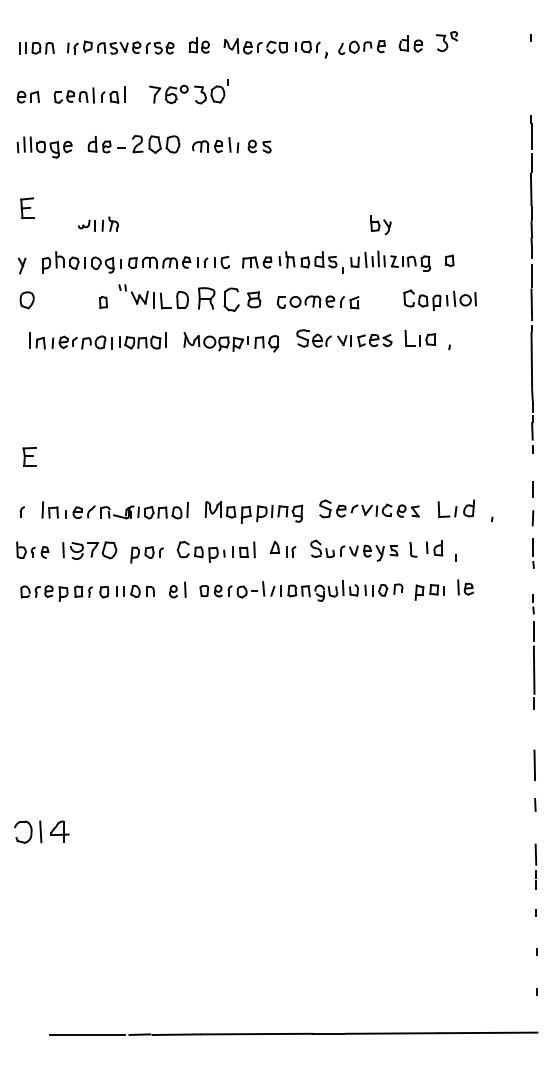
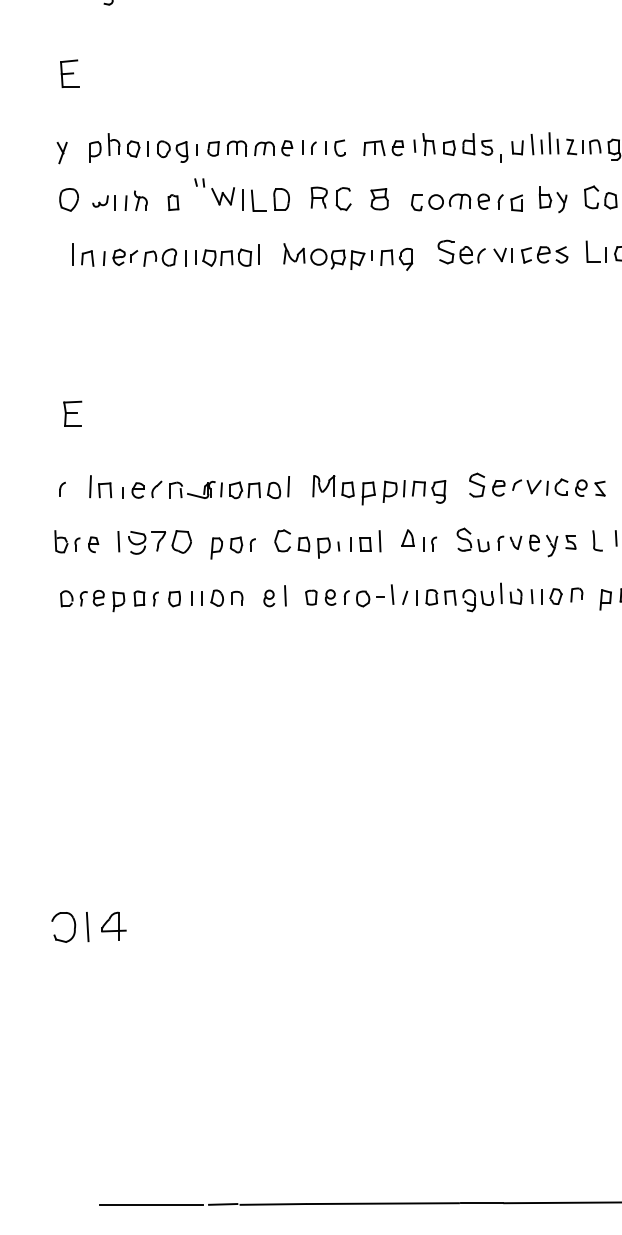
part: (98, 223) -> (120, 200), moved
part: (380, 225) -> (552, 200), moved
part: (218, 299) -> (330, 198), size x0.71

